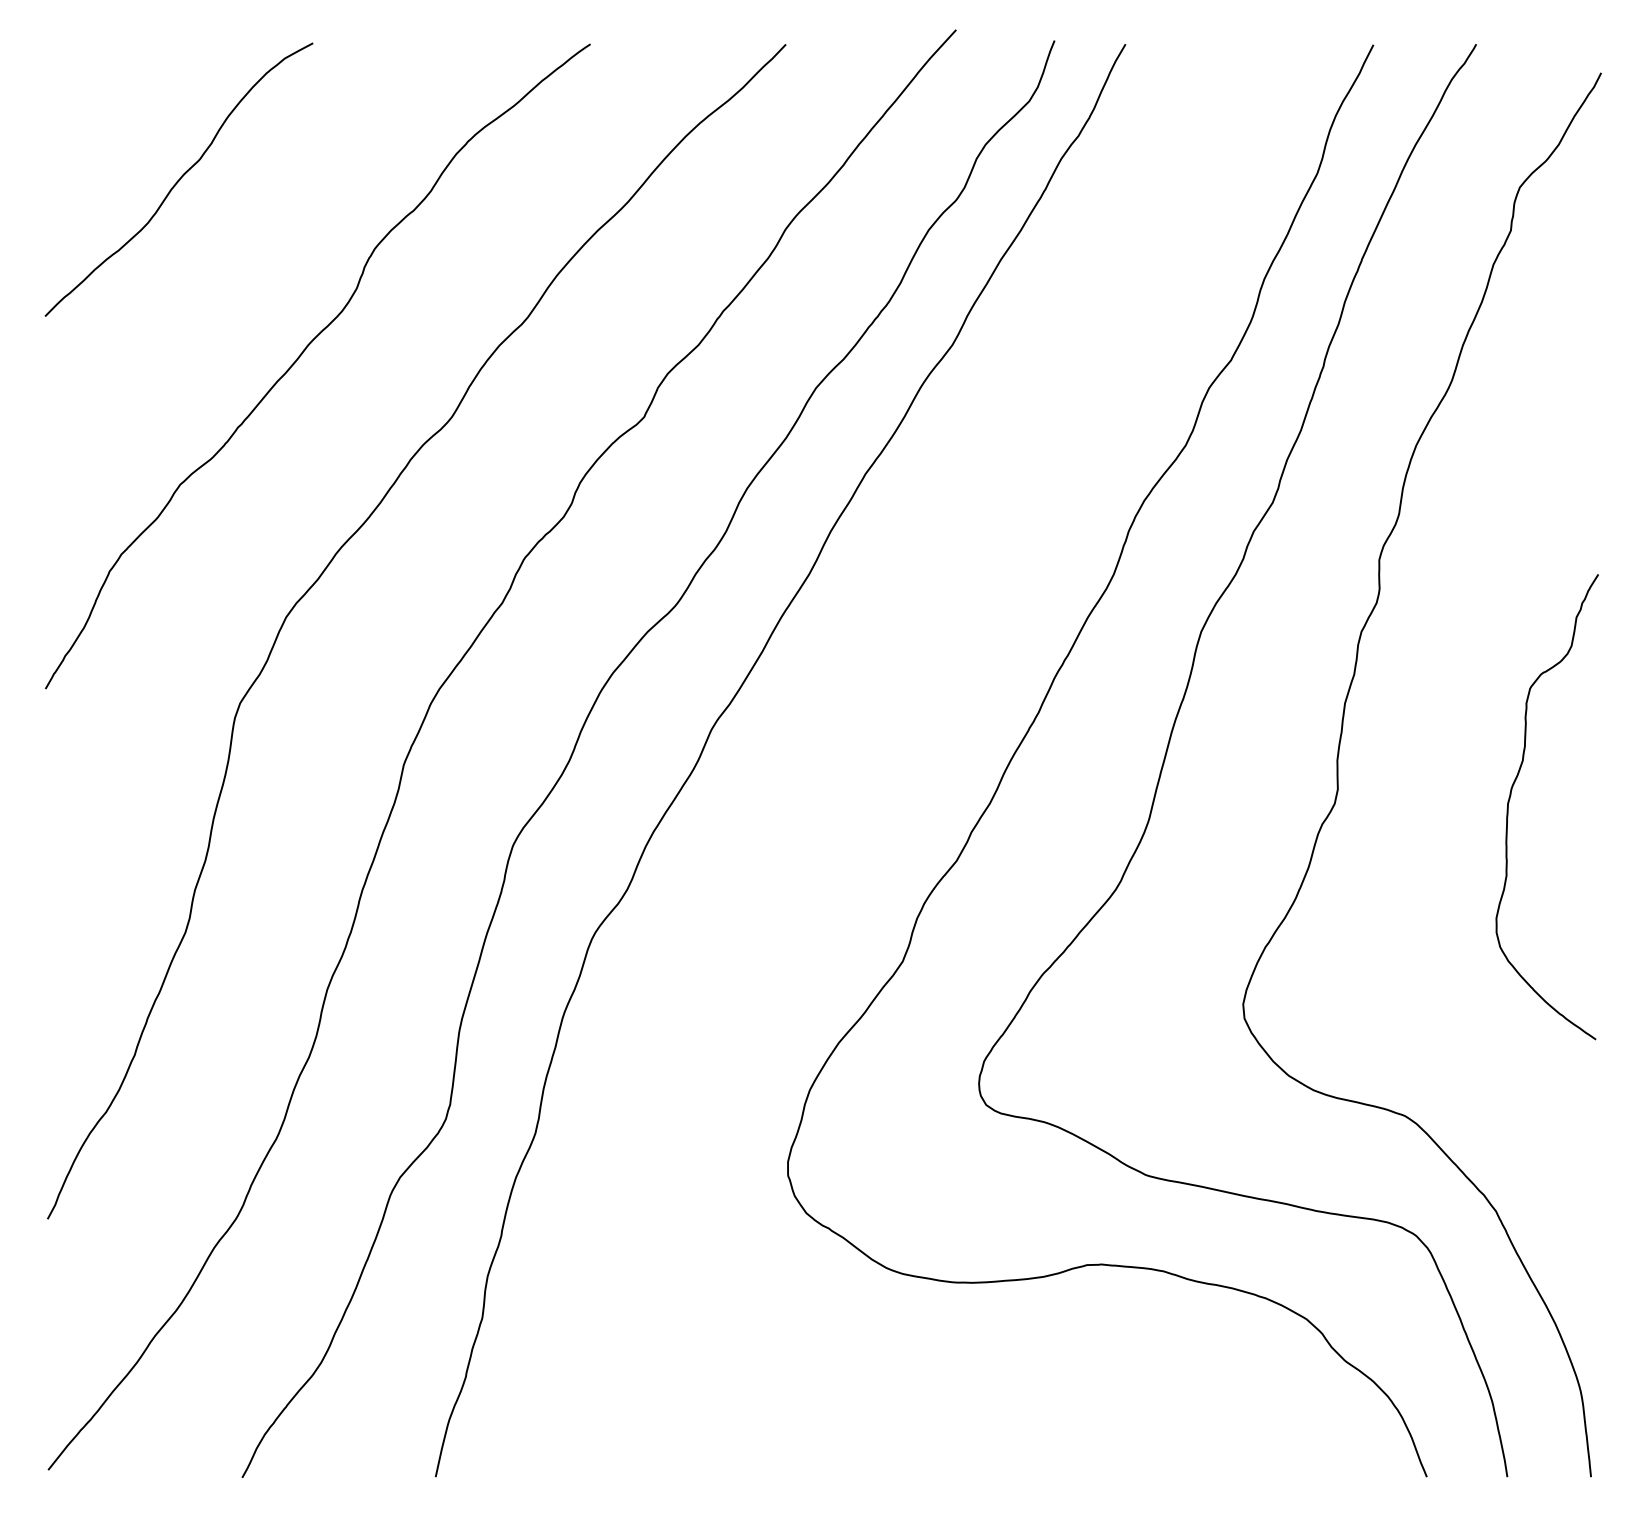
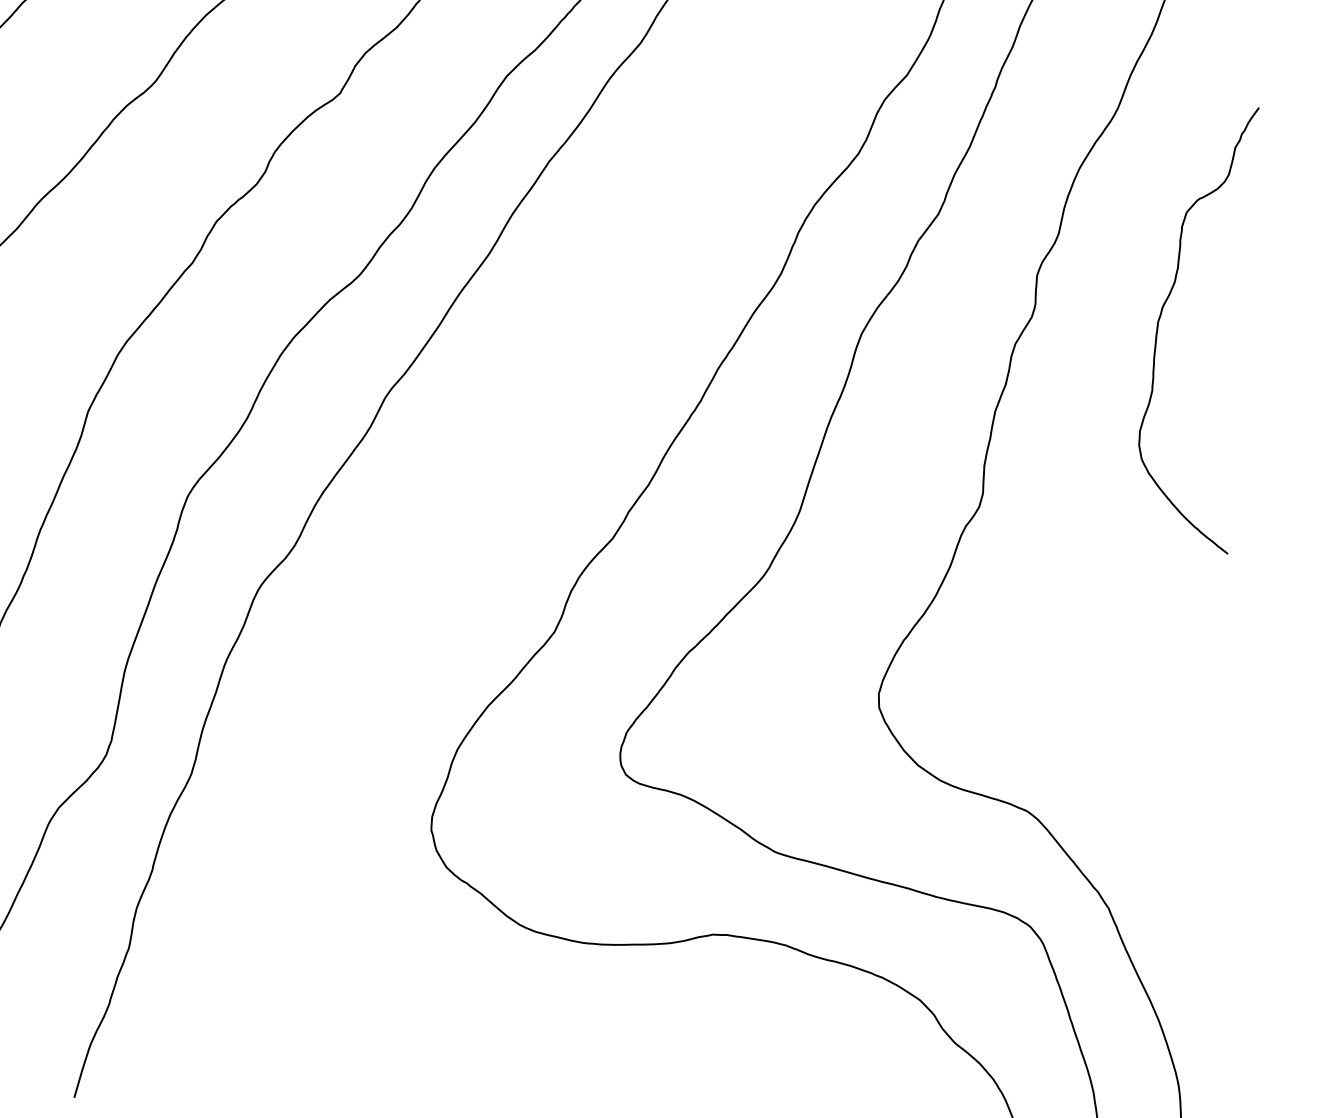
curve: (1510, 799) -> (1160, 318), moved

